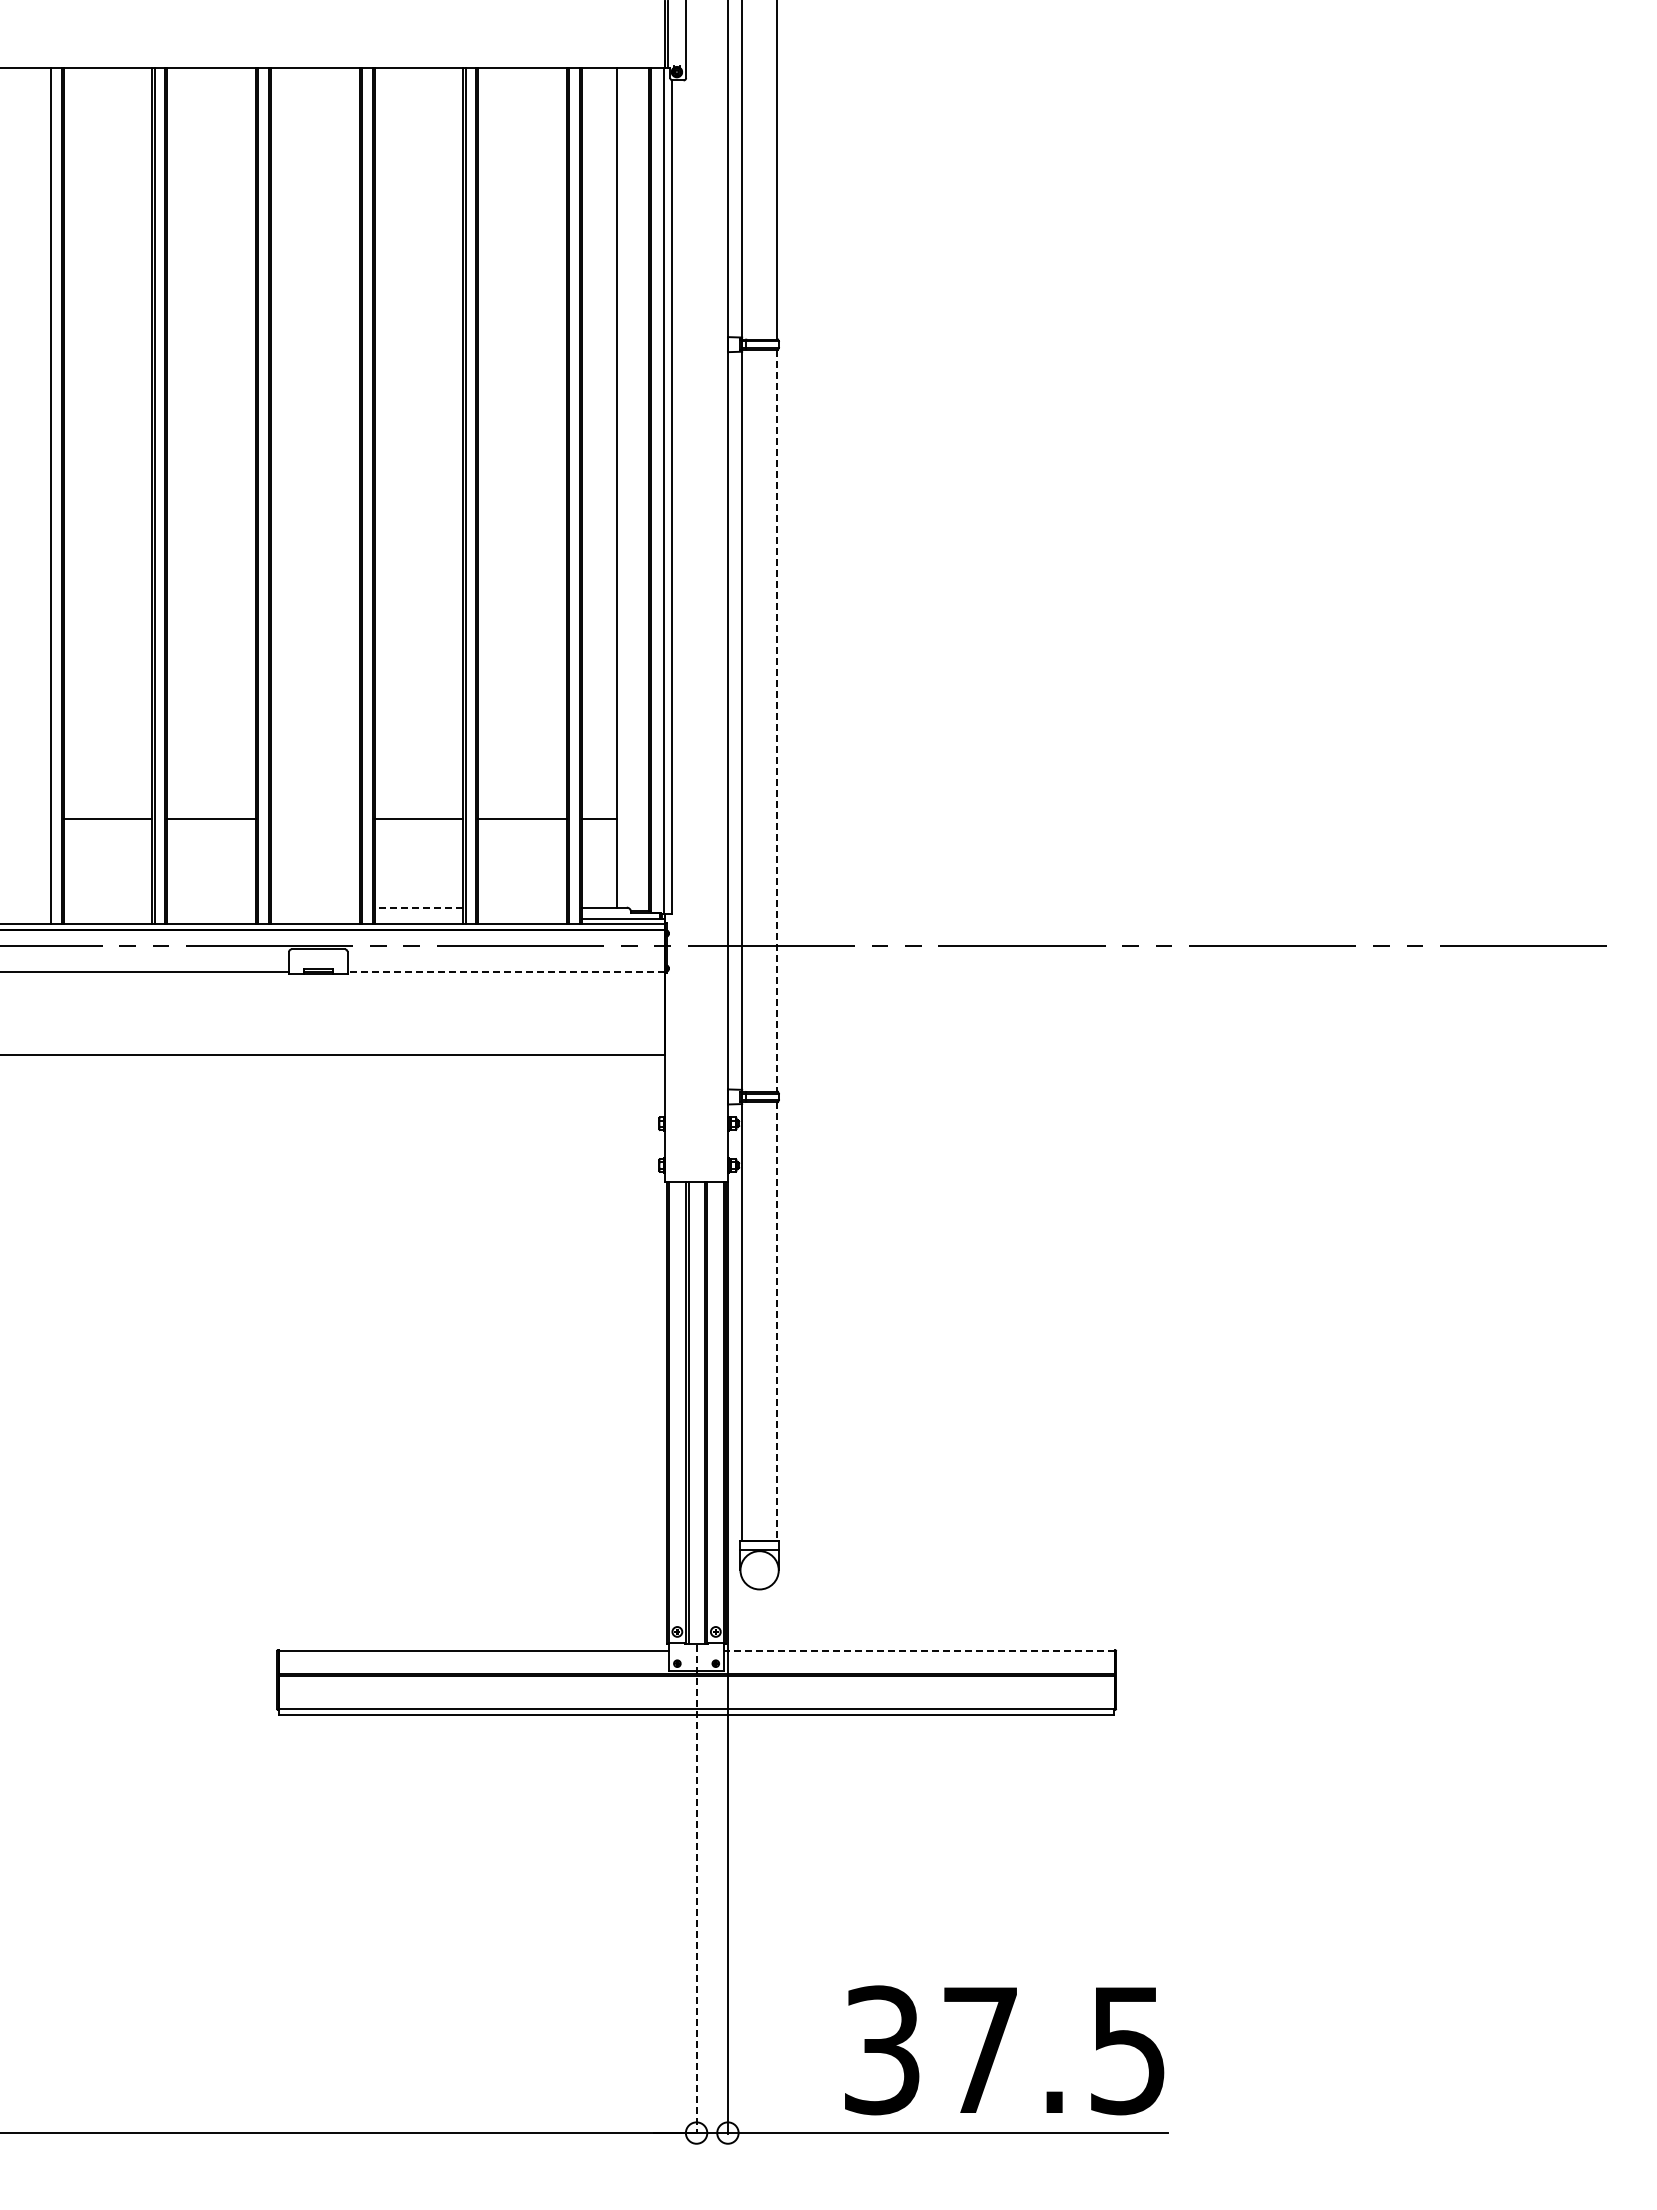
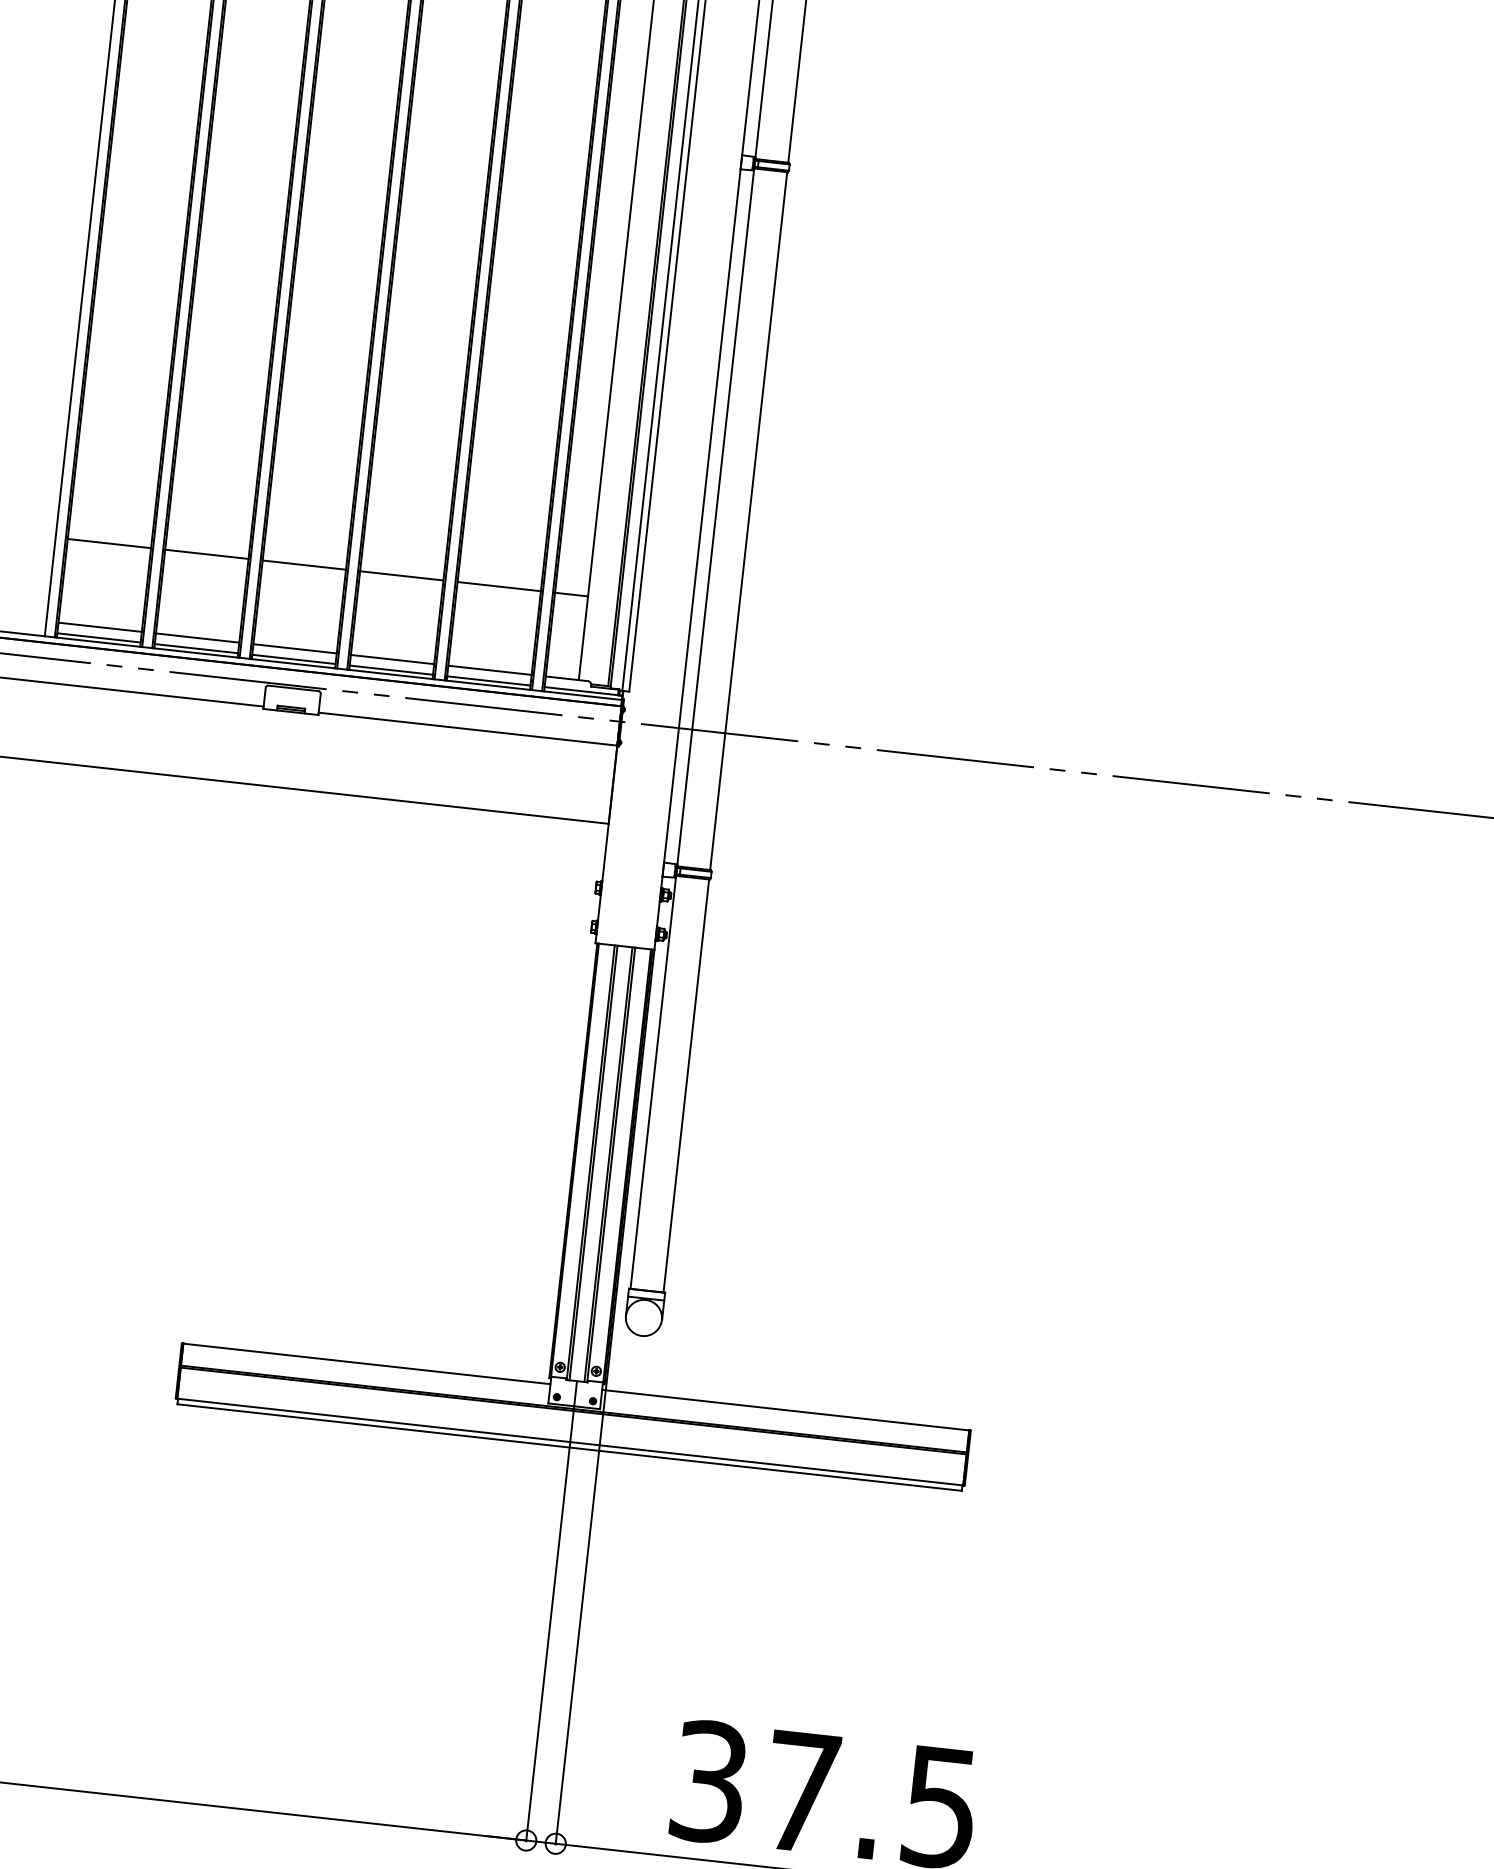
line: (777, 721) -> (748, 521), dashed -> solid
line: (315, 818) -> (304, 565), added
line: (107, 907) -> (99, 627), added
line: (211, 907) -> (197, 637), added
line: (315, 907) -> (295, 648), added
line: (418, 907) -> (392, 659), dashed -> solid
line: (522, 907) -> (489, 670), added
line: (107, 918) -> (98, 637), added
line: (211, 918) -> (196, 648), added
line: (315, 918) -> (294, 659), added
line: (418, 918) -> (390, 669), added
line: (522, 918) -> (488, 680), added
line: (506, 971) -> (468, 728), dashed -> solid
line: (777, 1321) -> (686, 1085), dashed -> solid
line: (918, 1650) -> (785, 1409), dashed -> solid
line: (696, 1890) -> (551, 1612), dashed -> solid

